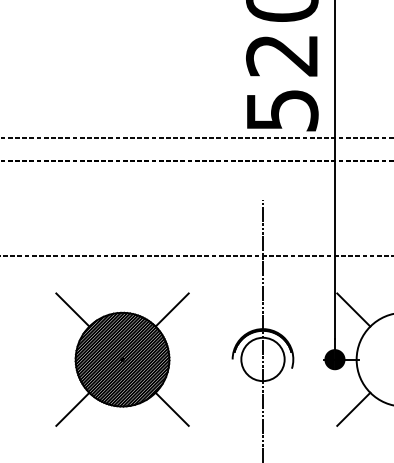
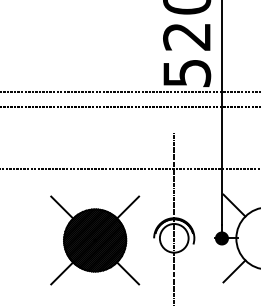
part: (123, 359) -> (95, 240), moved

